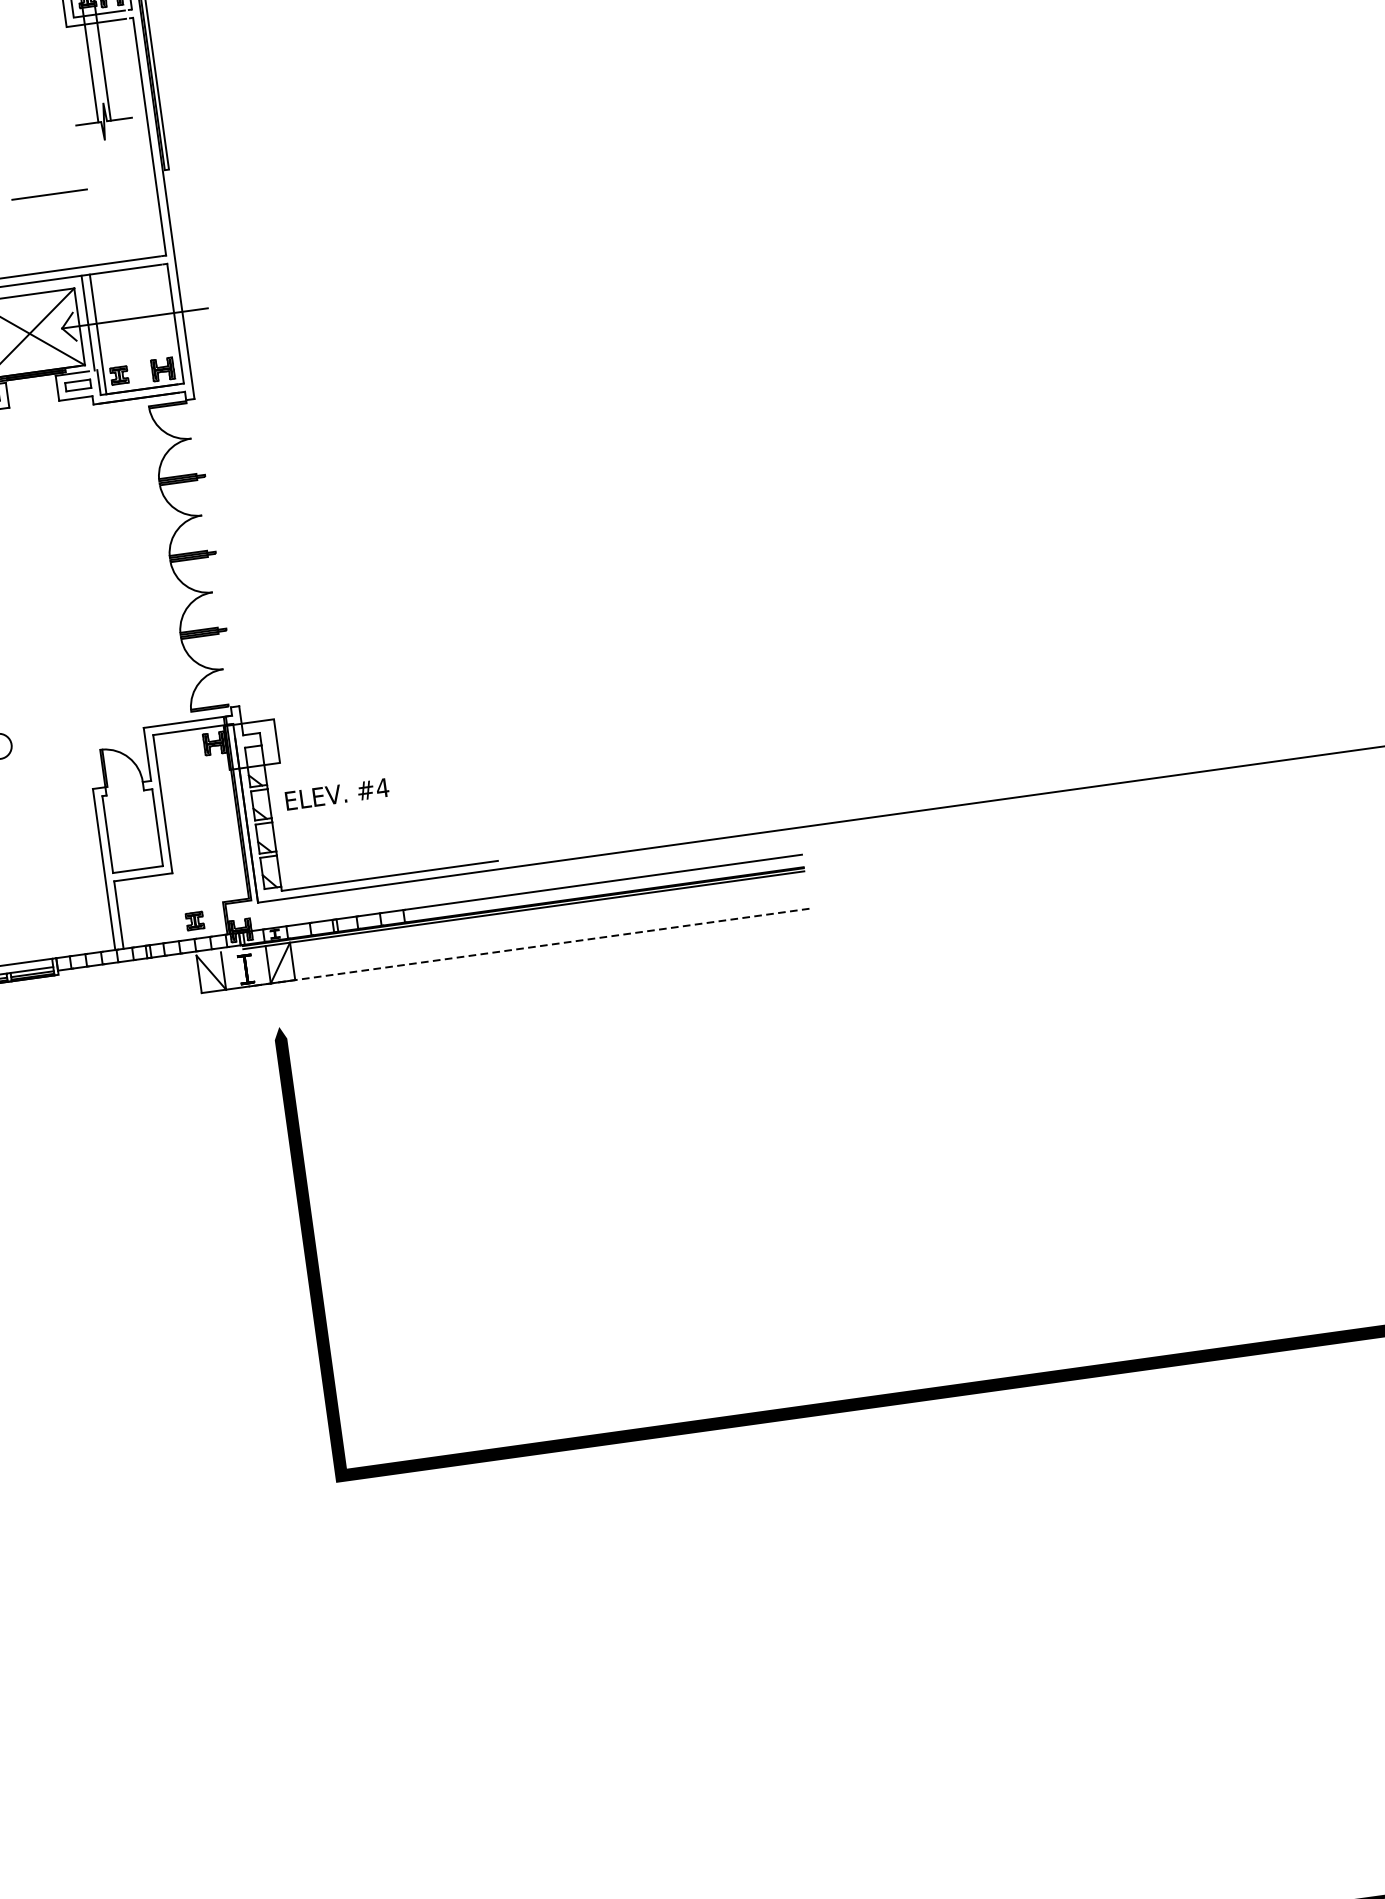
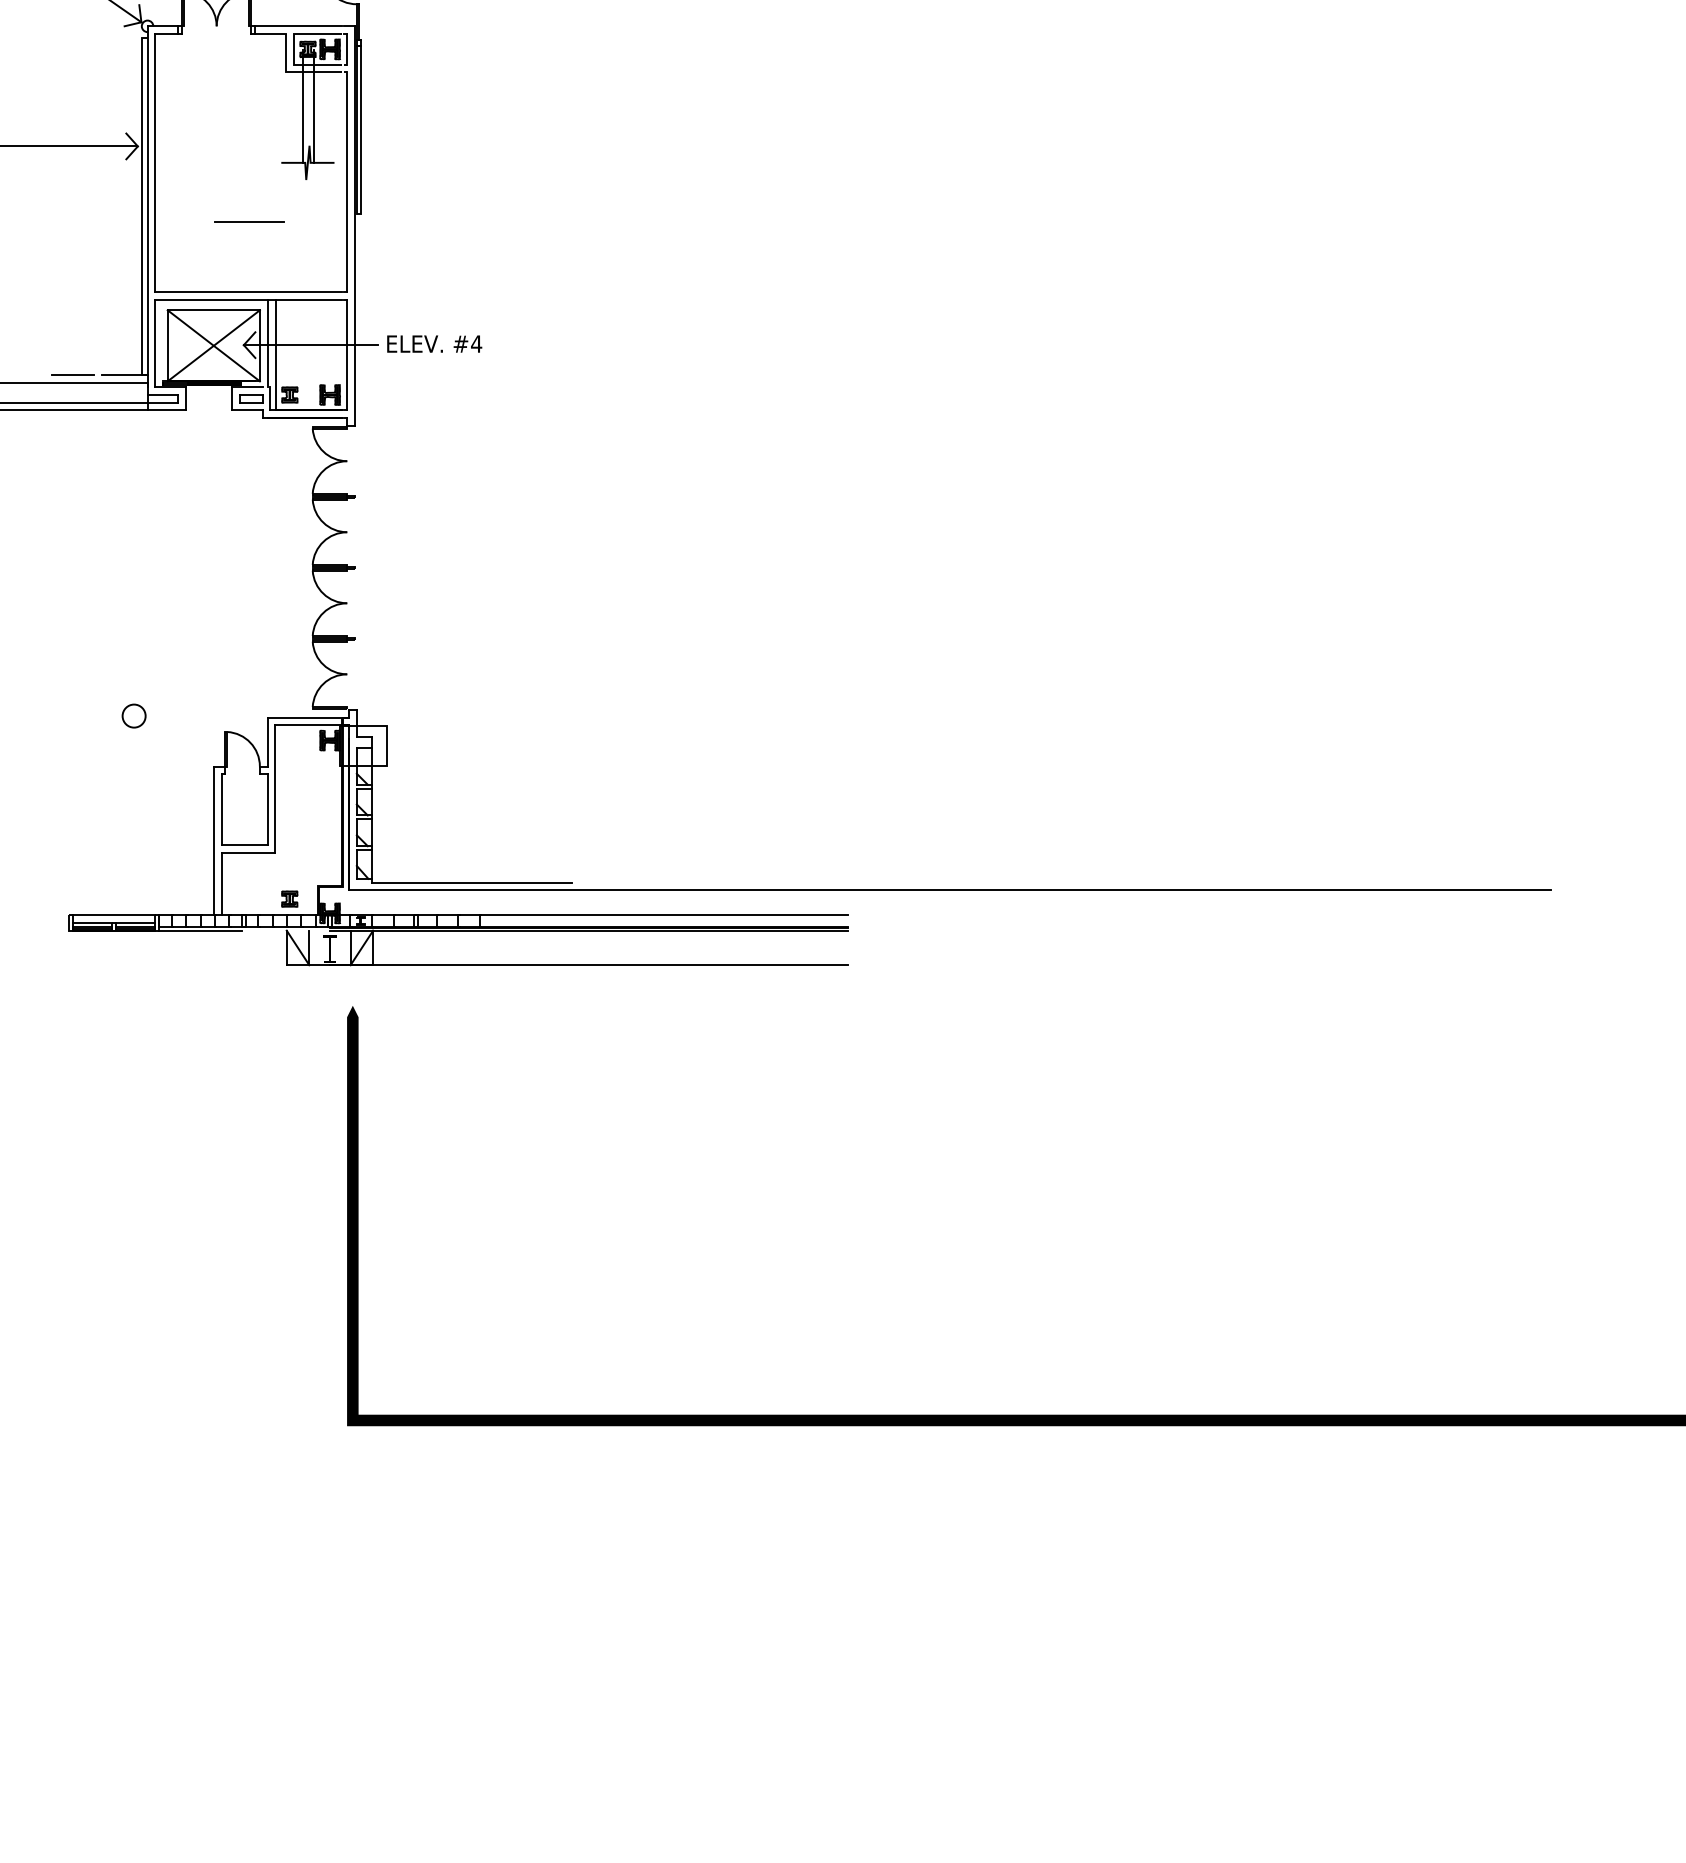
text: (337, 793) -> (434, 343), moved
line: (528, 948) -> (588, 965), dashed -> solid
line: (103, 968) -> (200, 930), added

